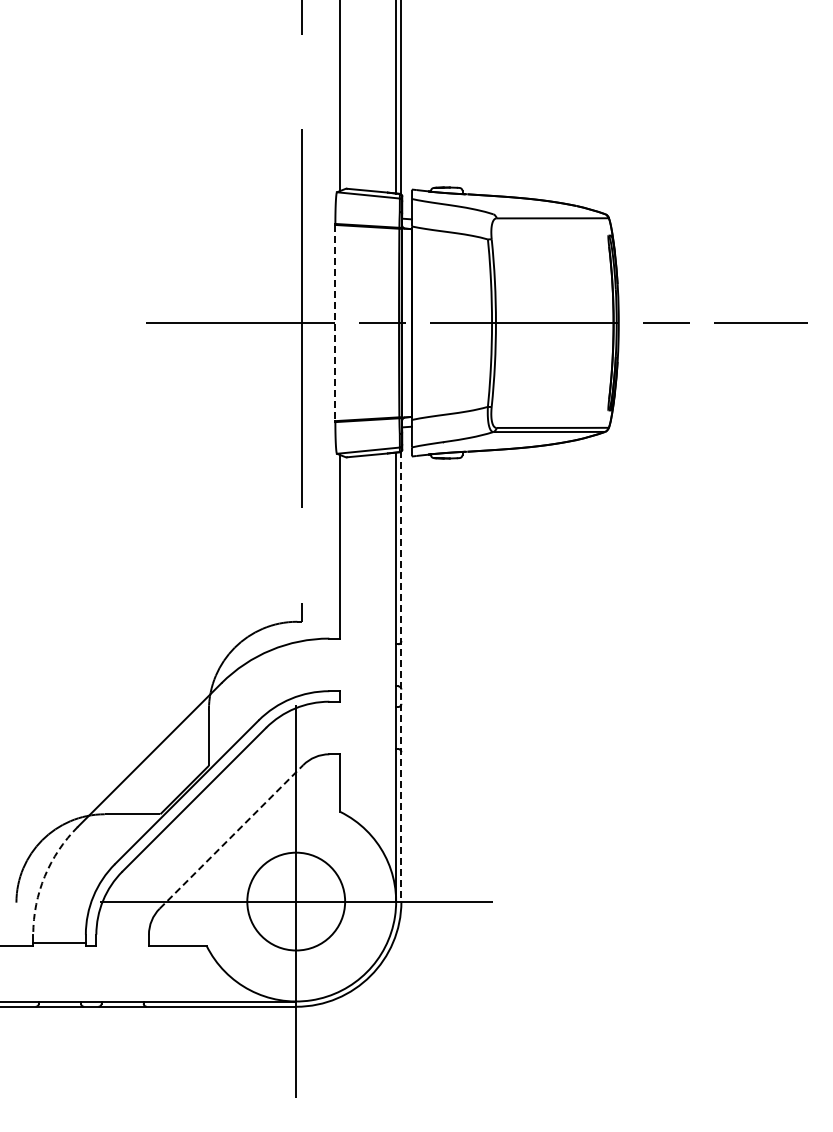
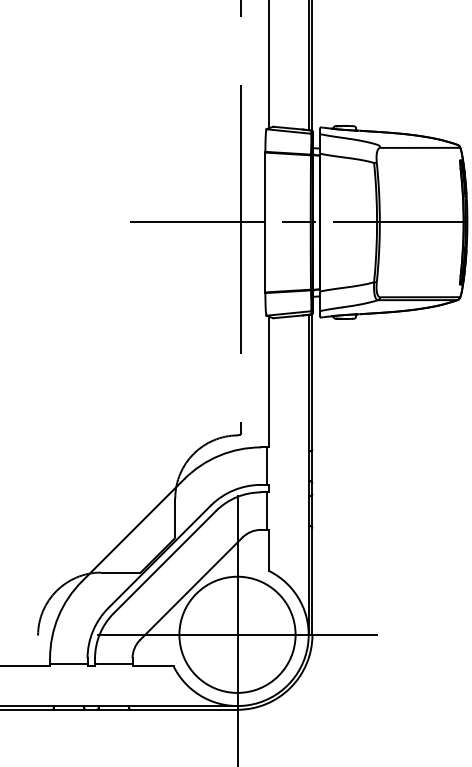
line: (335, 323) -> (265, 222), dashed -> solid
line: (337, 664) -> (266, 465), added
line: (401, 677) -> (312, 475), dashed -> solid
line: (337, 727) -> (266, 510), added
line: (231, 836) -> (191, 588), dashed -> solid
arc: (44, 876) -> (58, 616), dashed -> solid
circle: (295, 901) -> (236, 634), size x1.67
line: (122, 942) -> (113, 663), added

